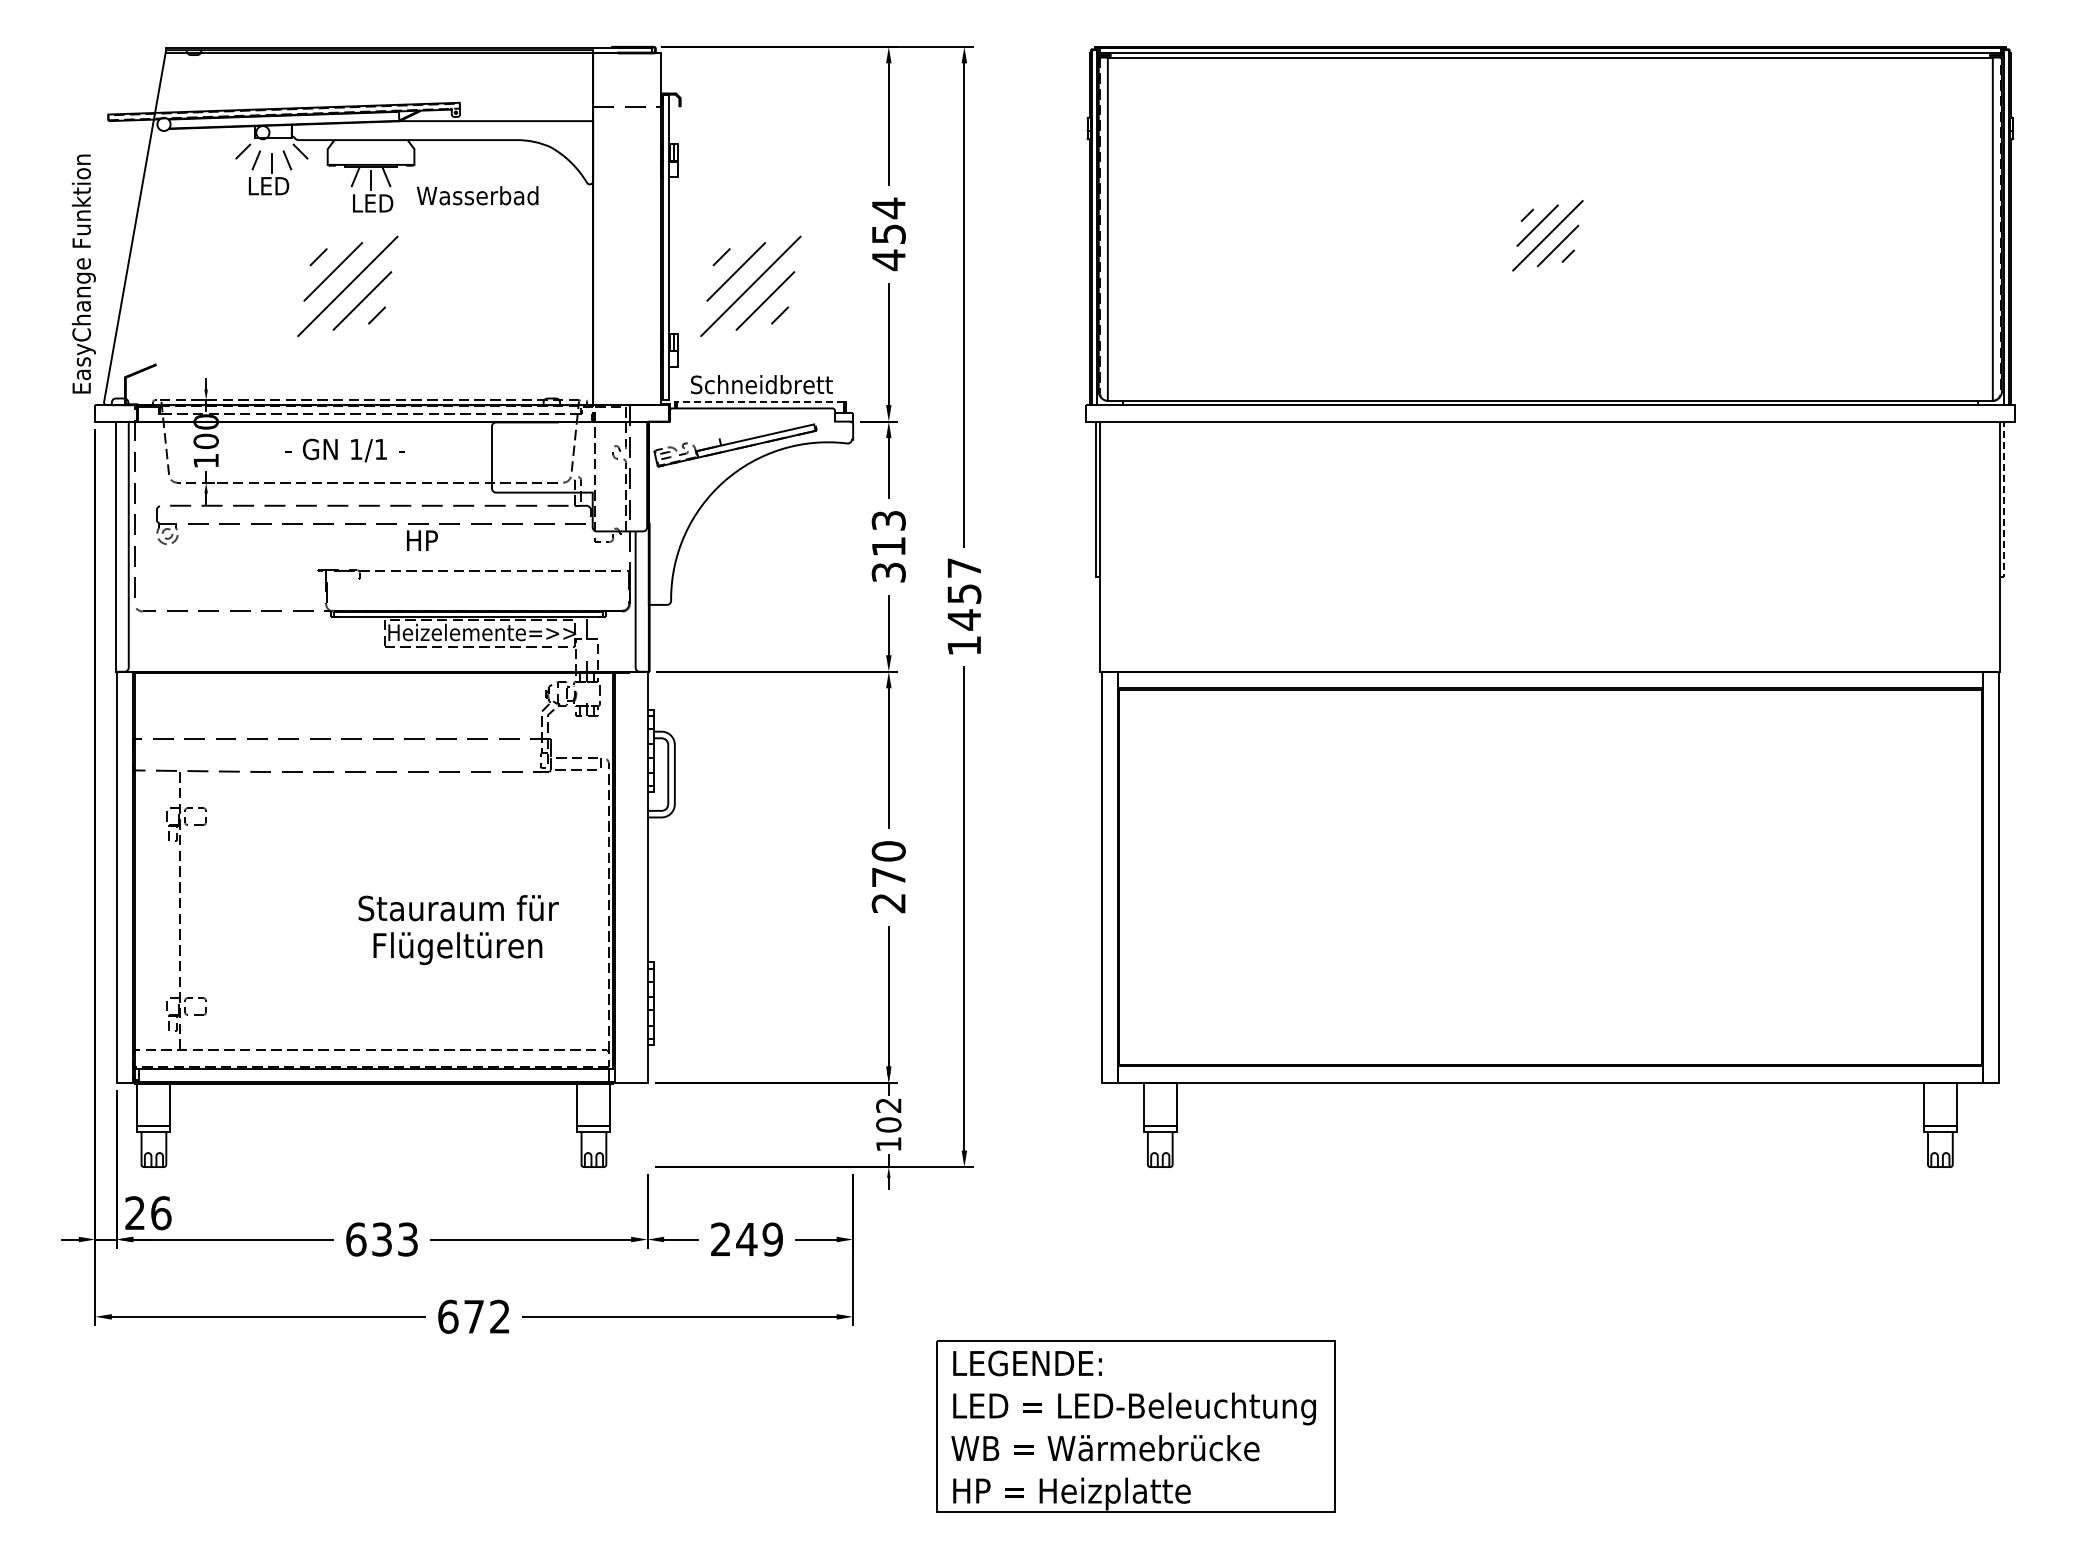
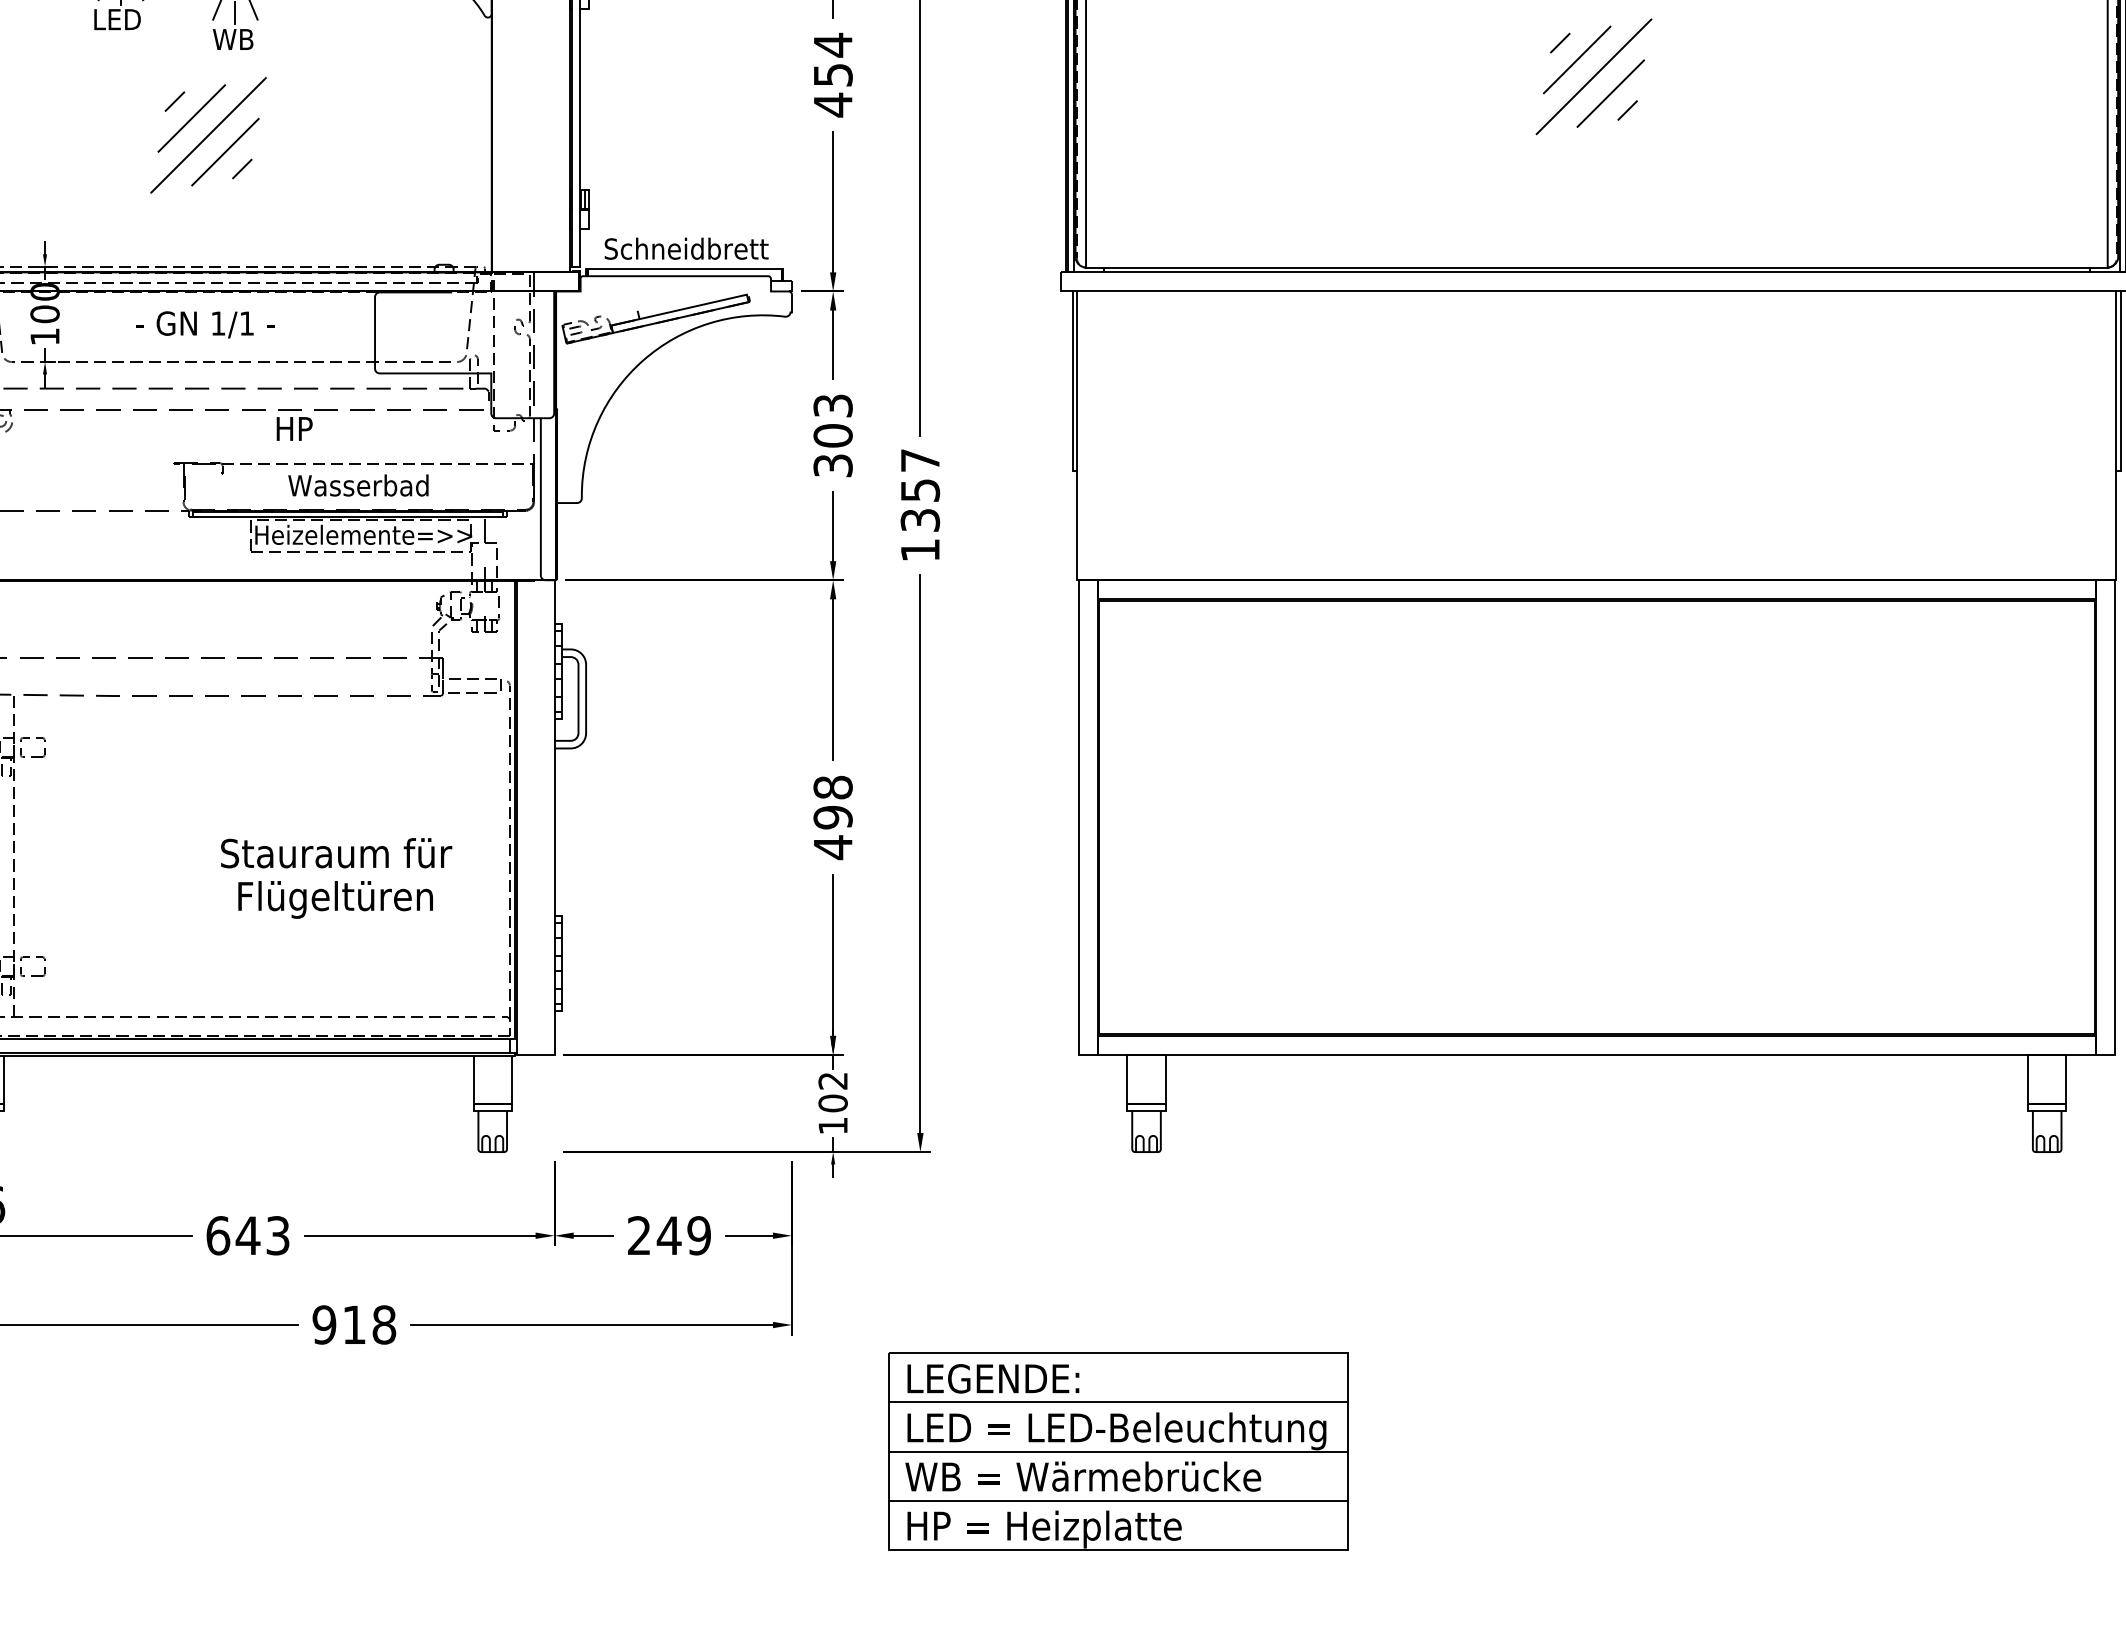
text: (477, 195) -> (358, 485), moved
text: (372, 203) -> (237, 39), LED -> WB
part: (1547, 235) -> (1593, 76), size x1.43
part: (750, 286) -> (673, 135), removed
line: (762, 401) -> (687, 268), dashed -> solid
line: (2004, 502) -> (2121, 384), dashed -> solid
text: (888, 546) -> (832, 435), 313 -> 303
text: (964, 619) -> (920, 519), 1457 -> 1357
text: (888, 877) -> (832, 817), 270 -> 498
text: (381, 1239) -> (247, 1235), 633 -> 643
text: (474, 1316) -> (354, 1324), 672 -> 918
line: (1135, 1383) -> (1117, 1401), added
line: (1135, 1426) -> (1117, 1451), added
line: (1135, 1469) -> (1117, 1501), added

